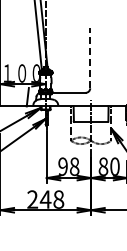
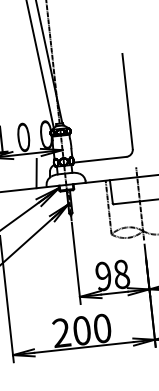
line: (90, 57) -> (127, 100), dashed -> solid
text: (51, 199) -> (91, 329), 248 -> 200

